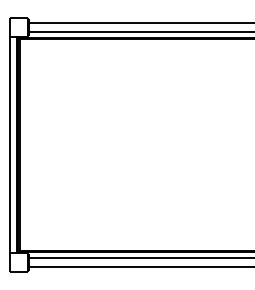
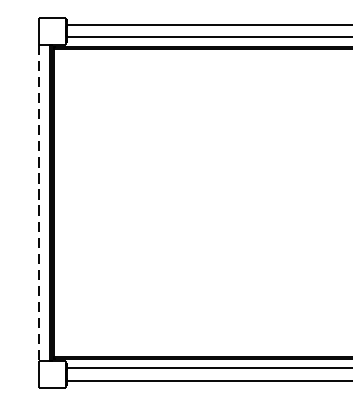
line: (9, 145) -> (38, 203), solid -> dashed

